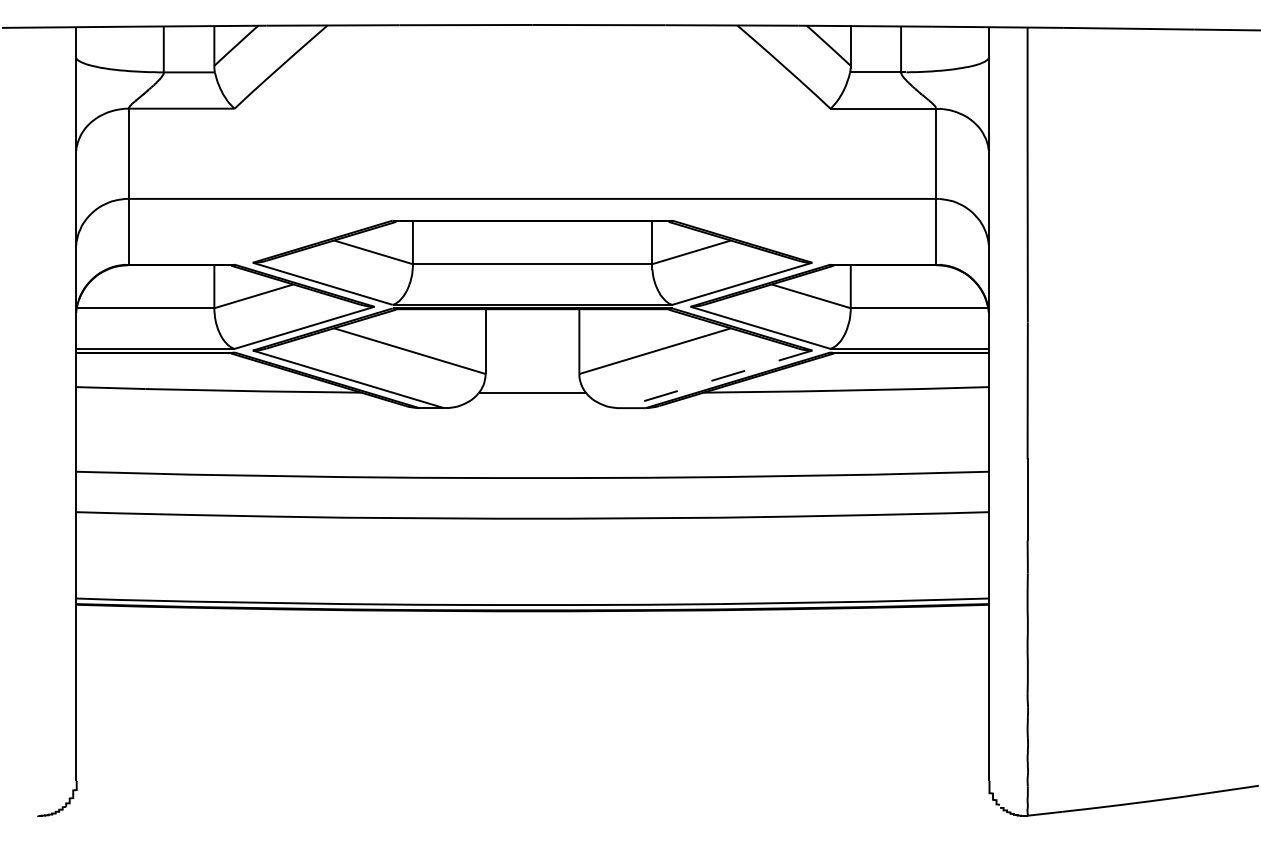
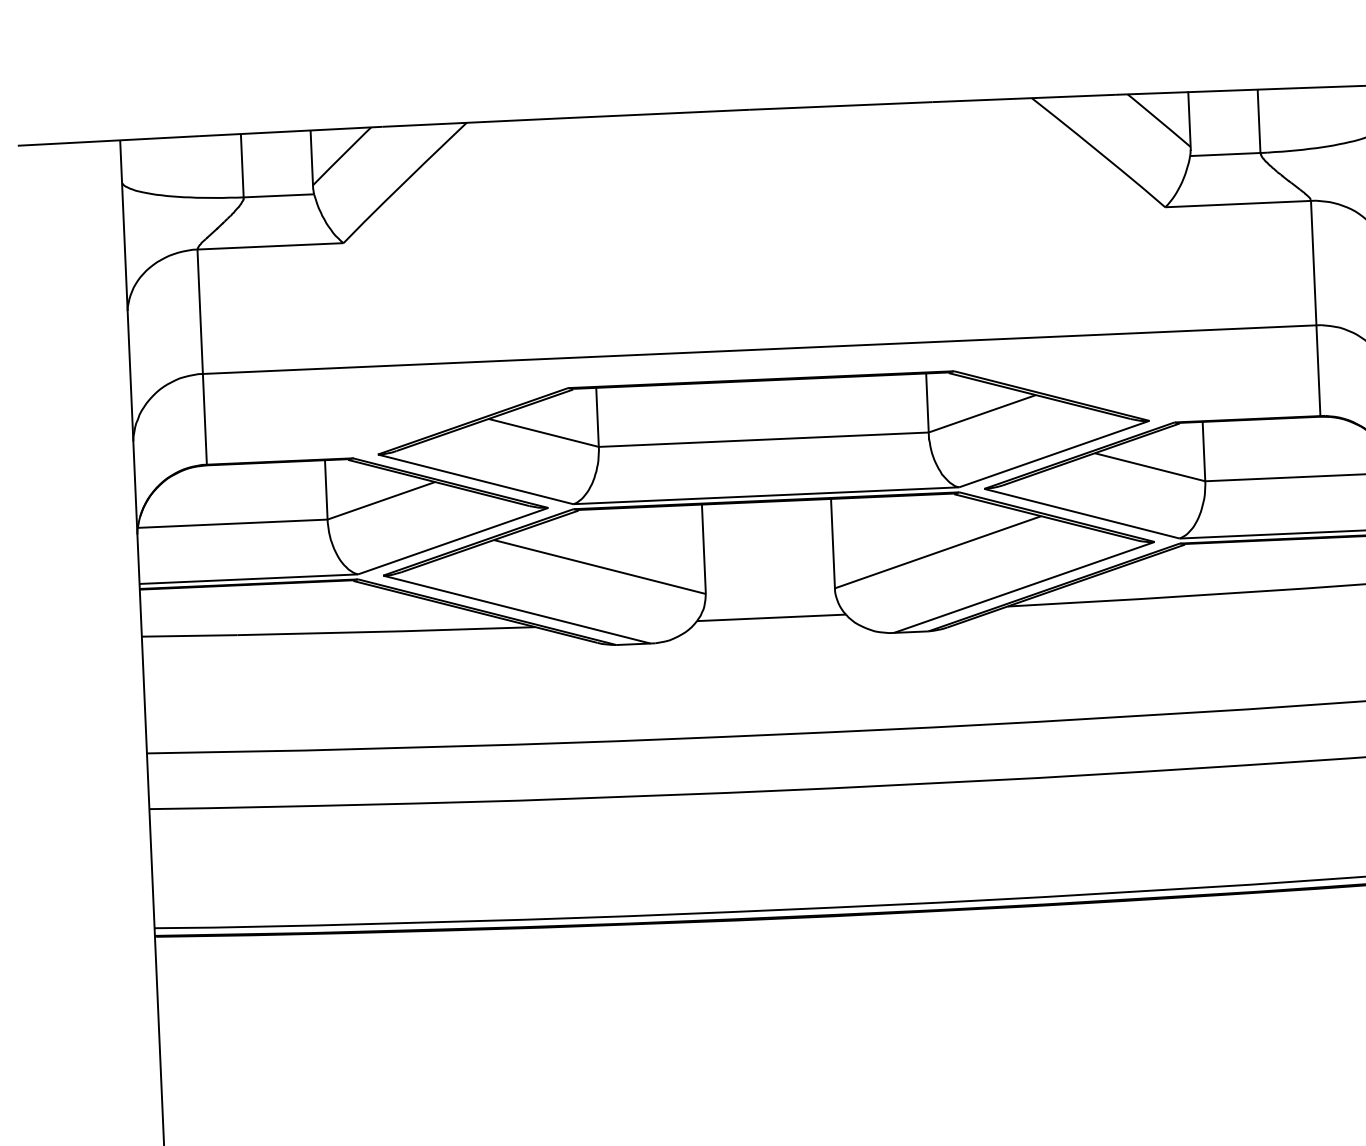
line: (716, 379) -> (1024, 587), dashed -> solid

